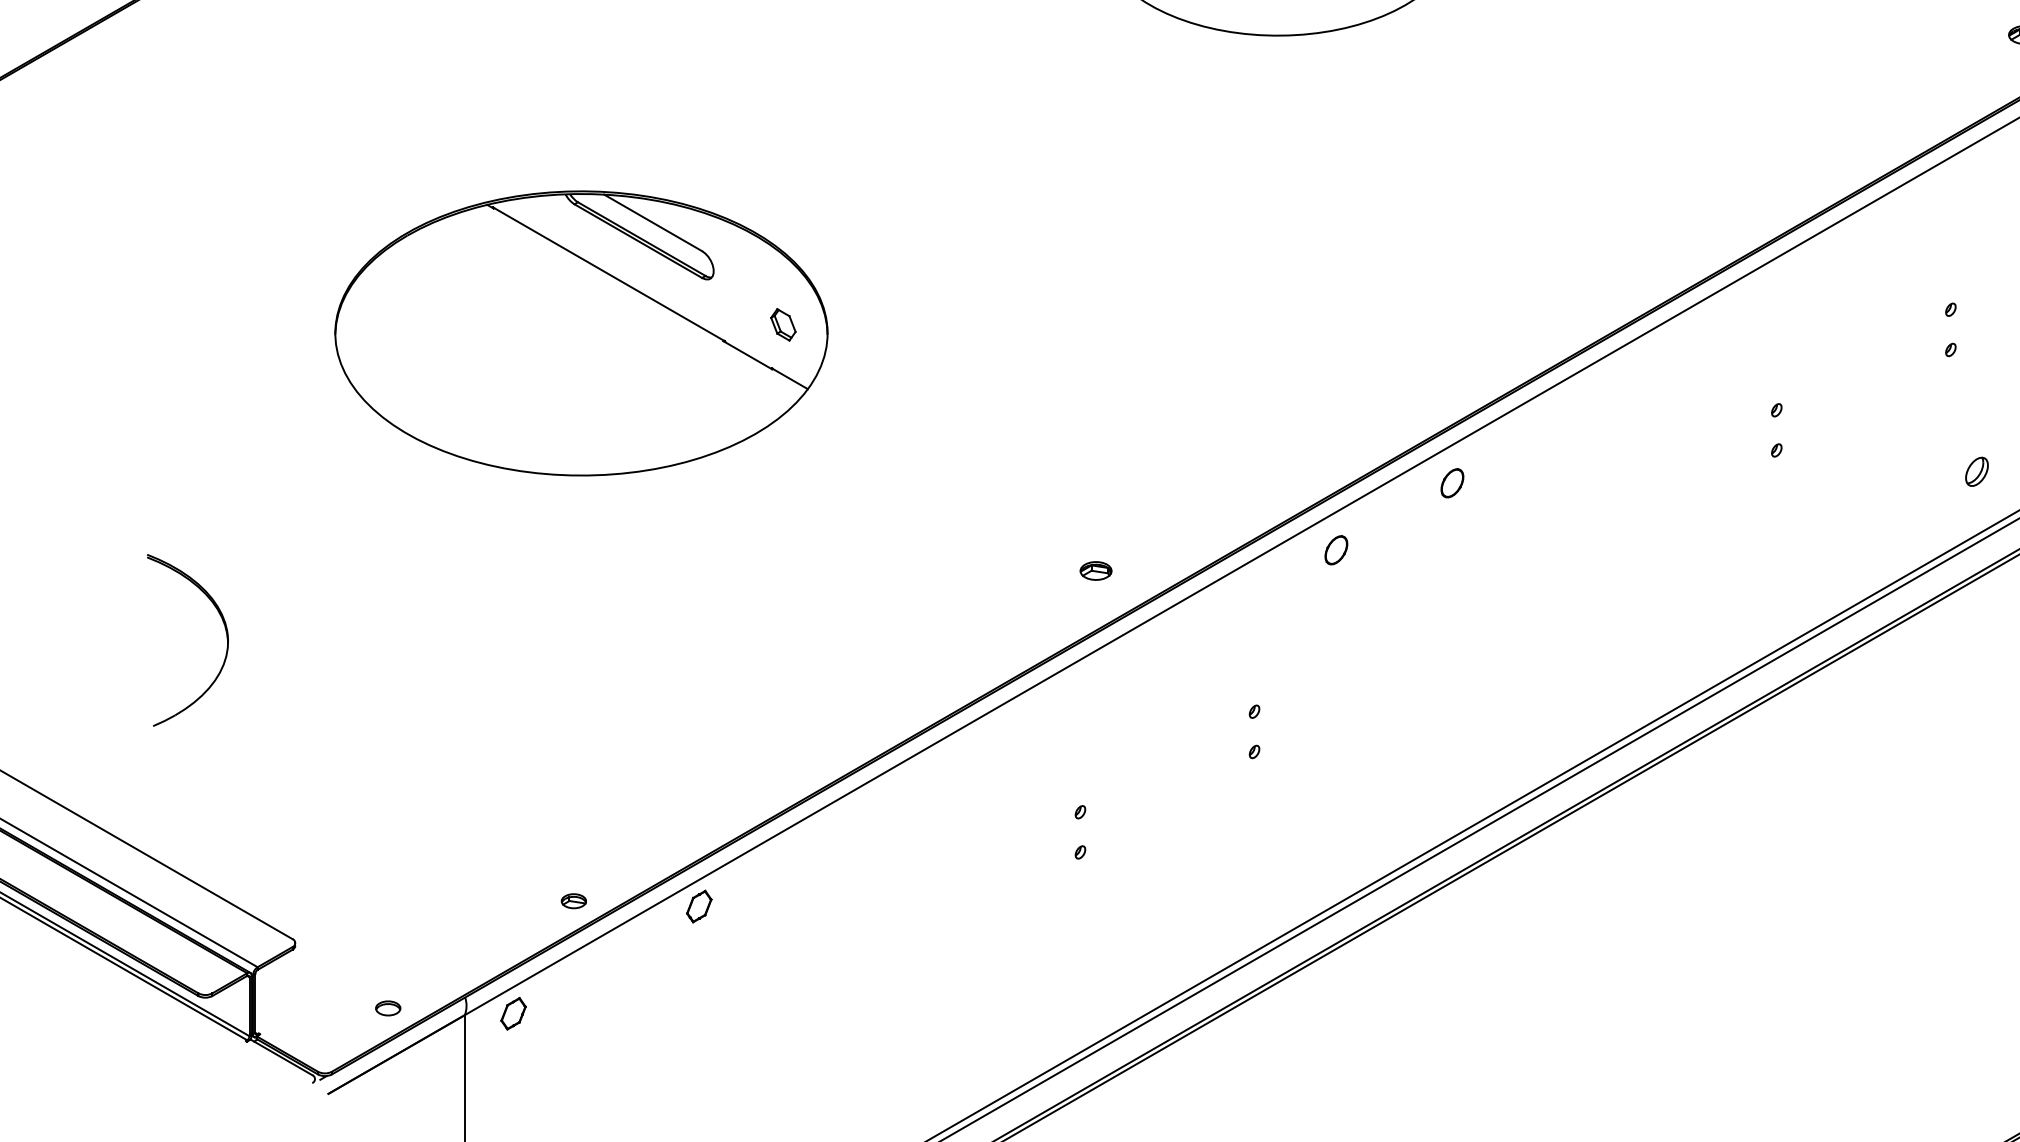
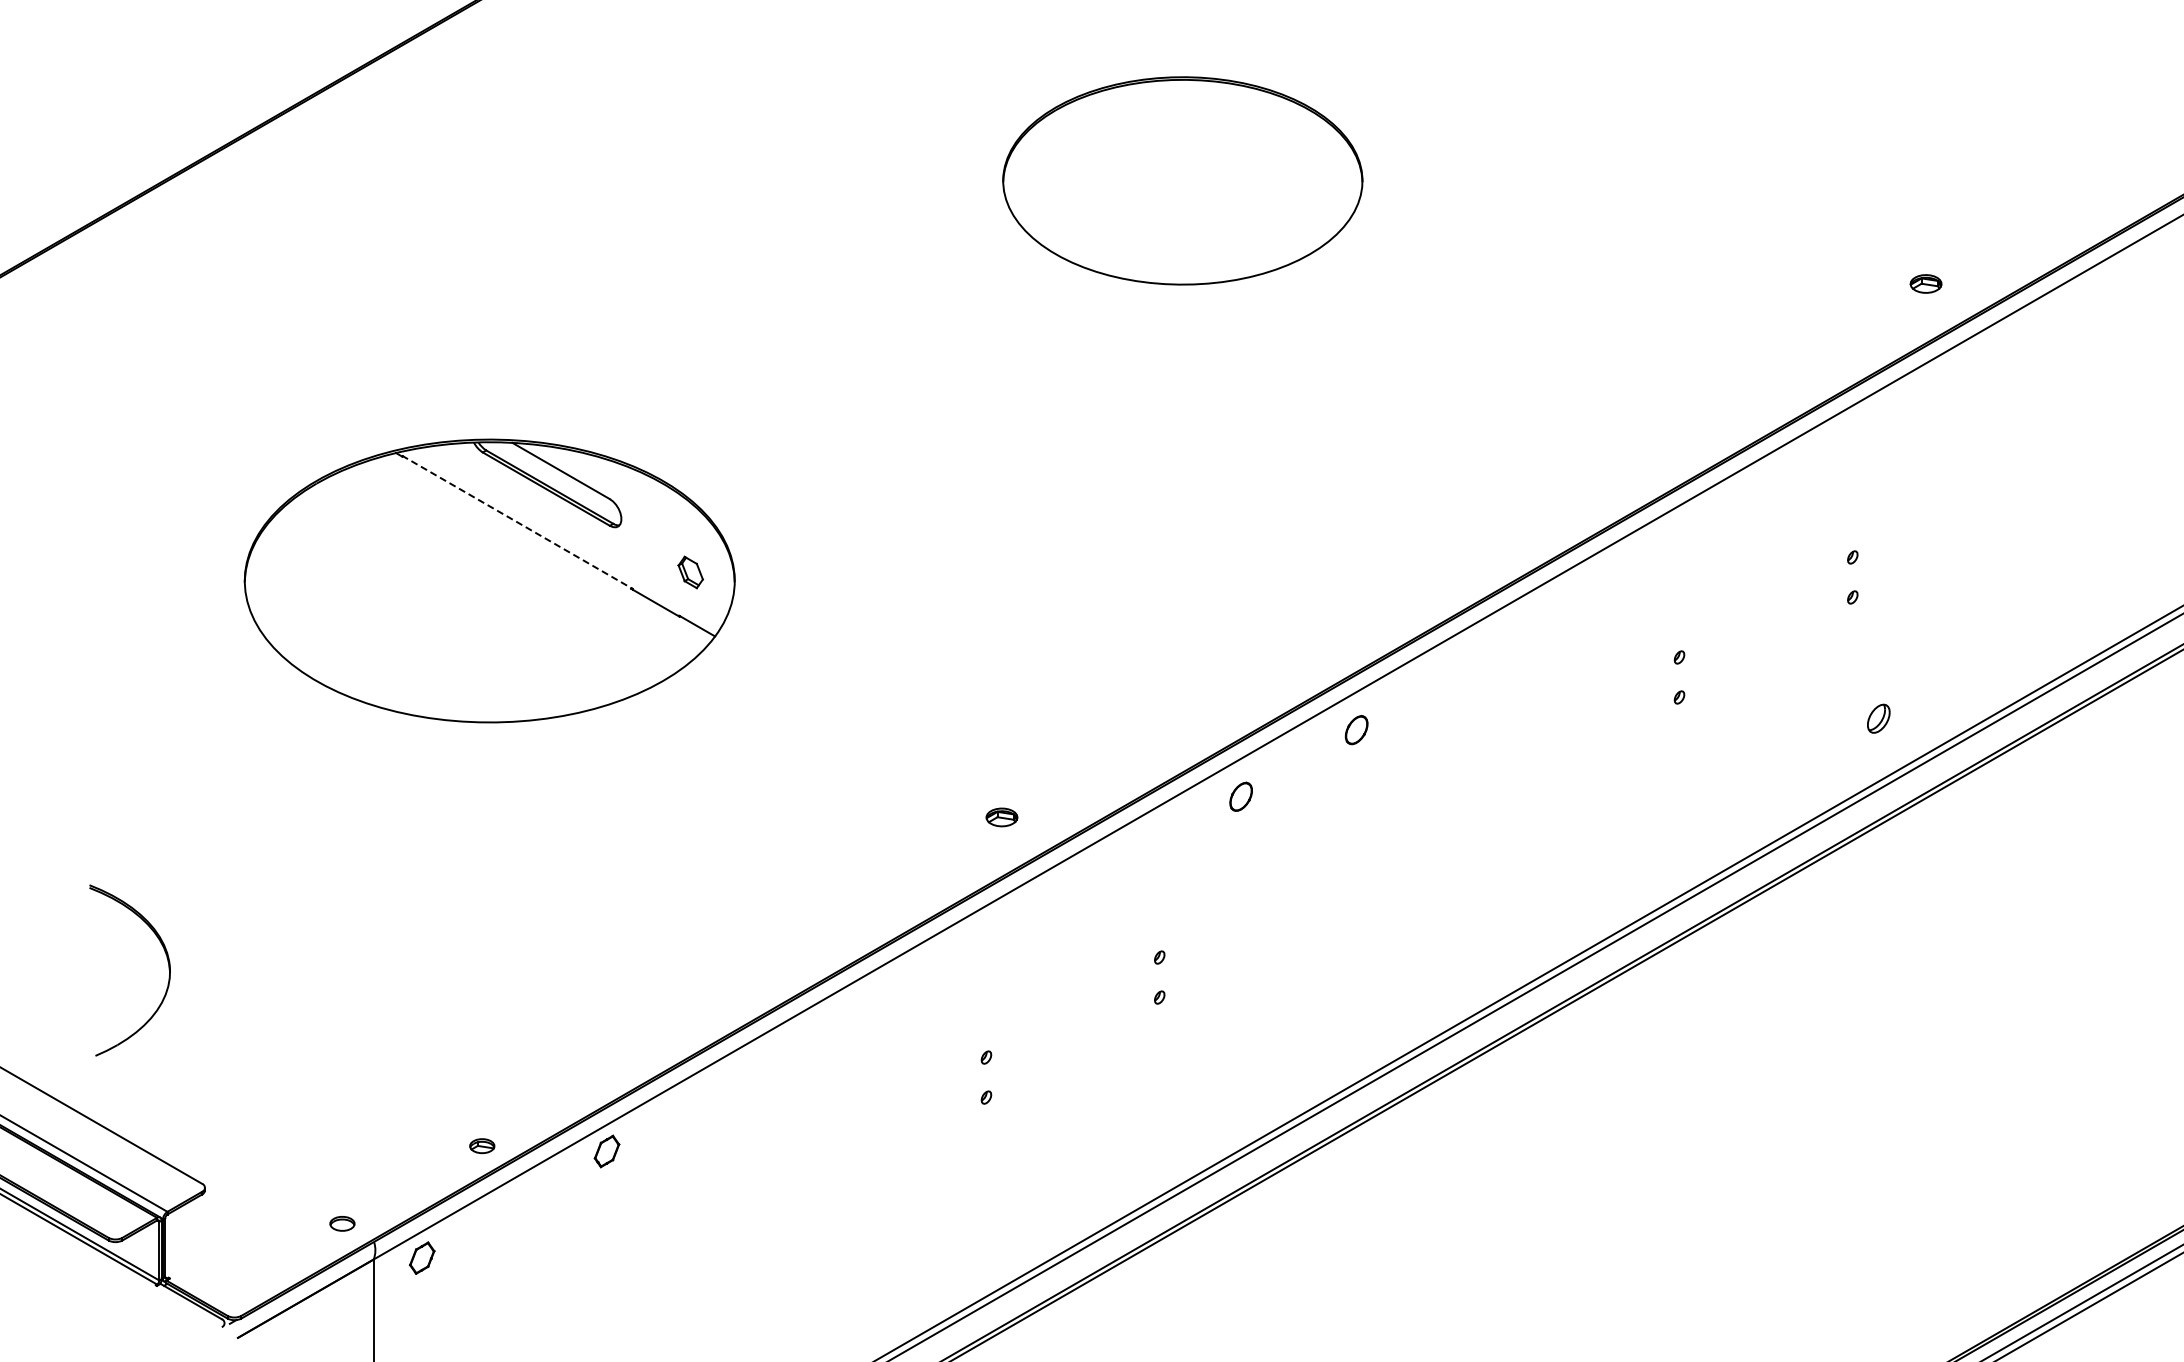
line: (609, 274) -> (517, 522), solid -> dashed
part: (225, 632) -> (167, 962), moved
part: (388, 1008) -> (342, 1223), moved

